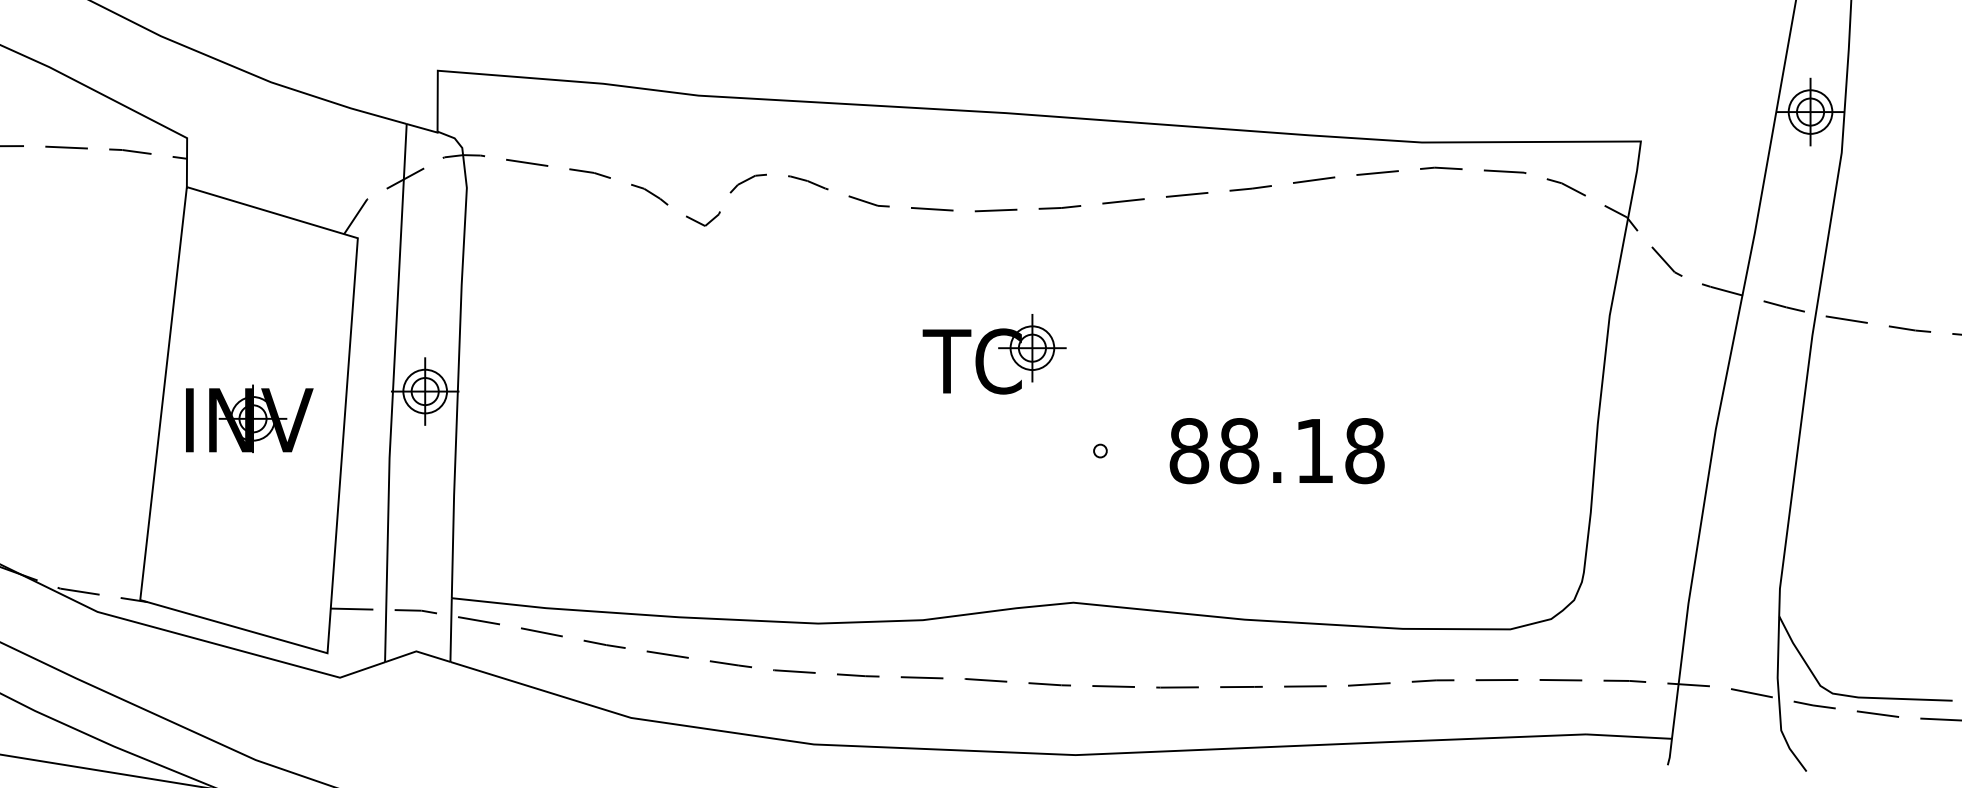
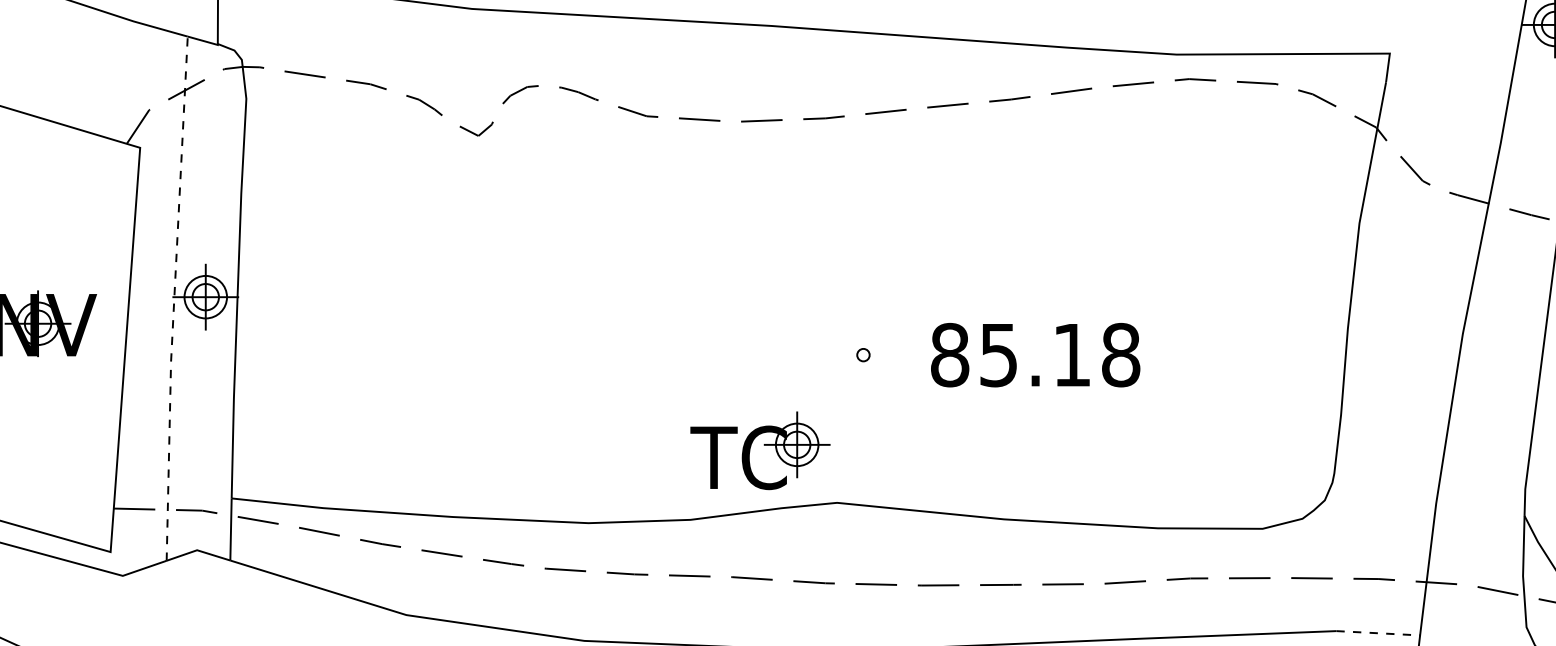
part: (998, 349) -> (764, 446), moved
line: (392, 393) -> (173, 299), solid -> dashed
text: (1239, 451) -> (998, 355), 88.18 -> 85.18
line: (1629, 736) -> (1378, 633), solid -> dashed

